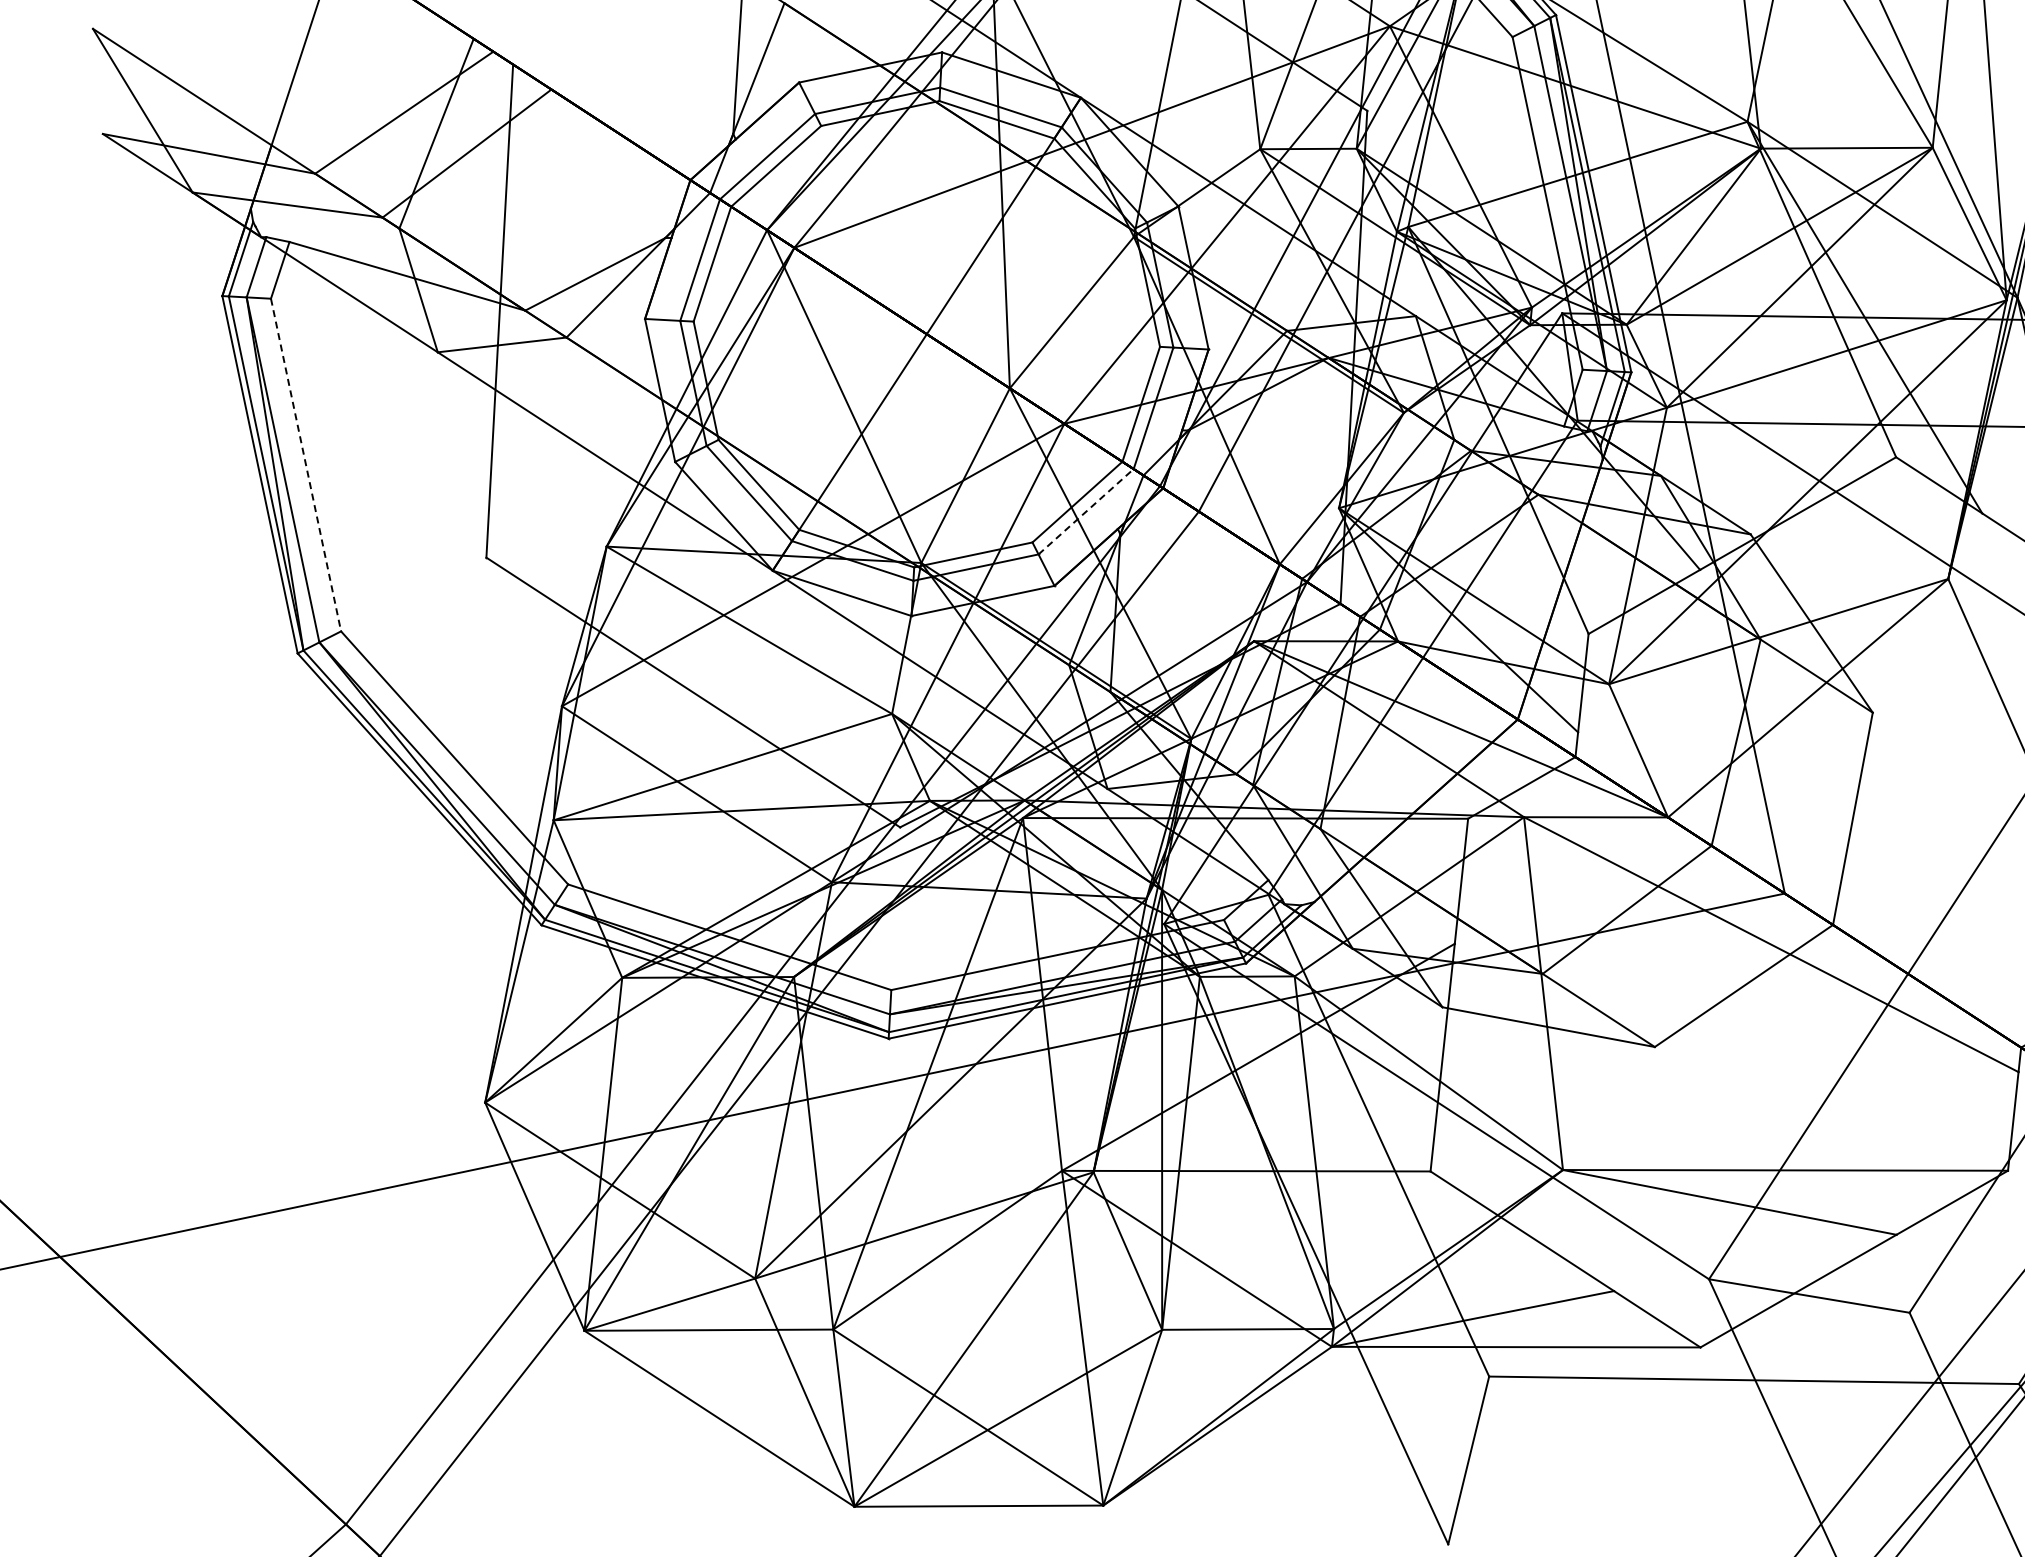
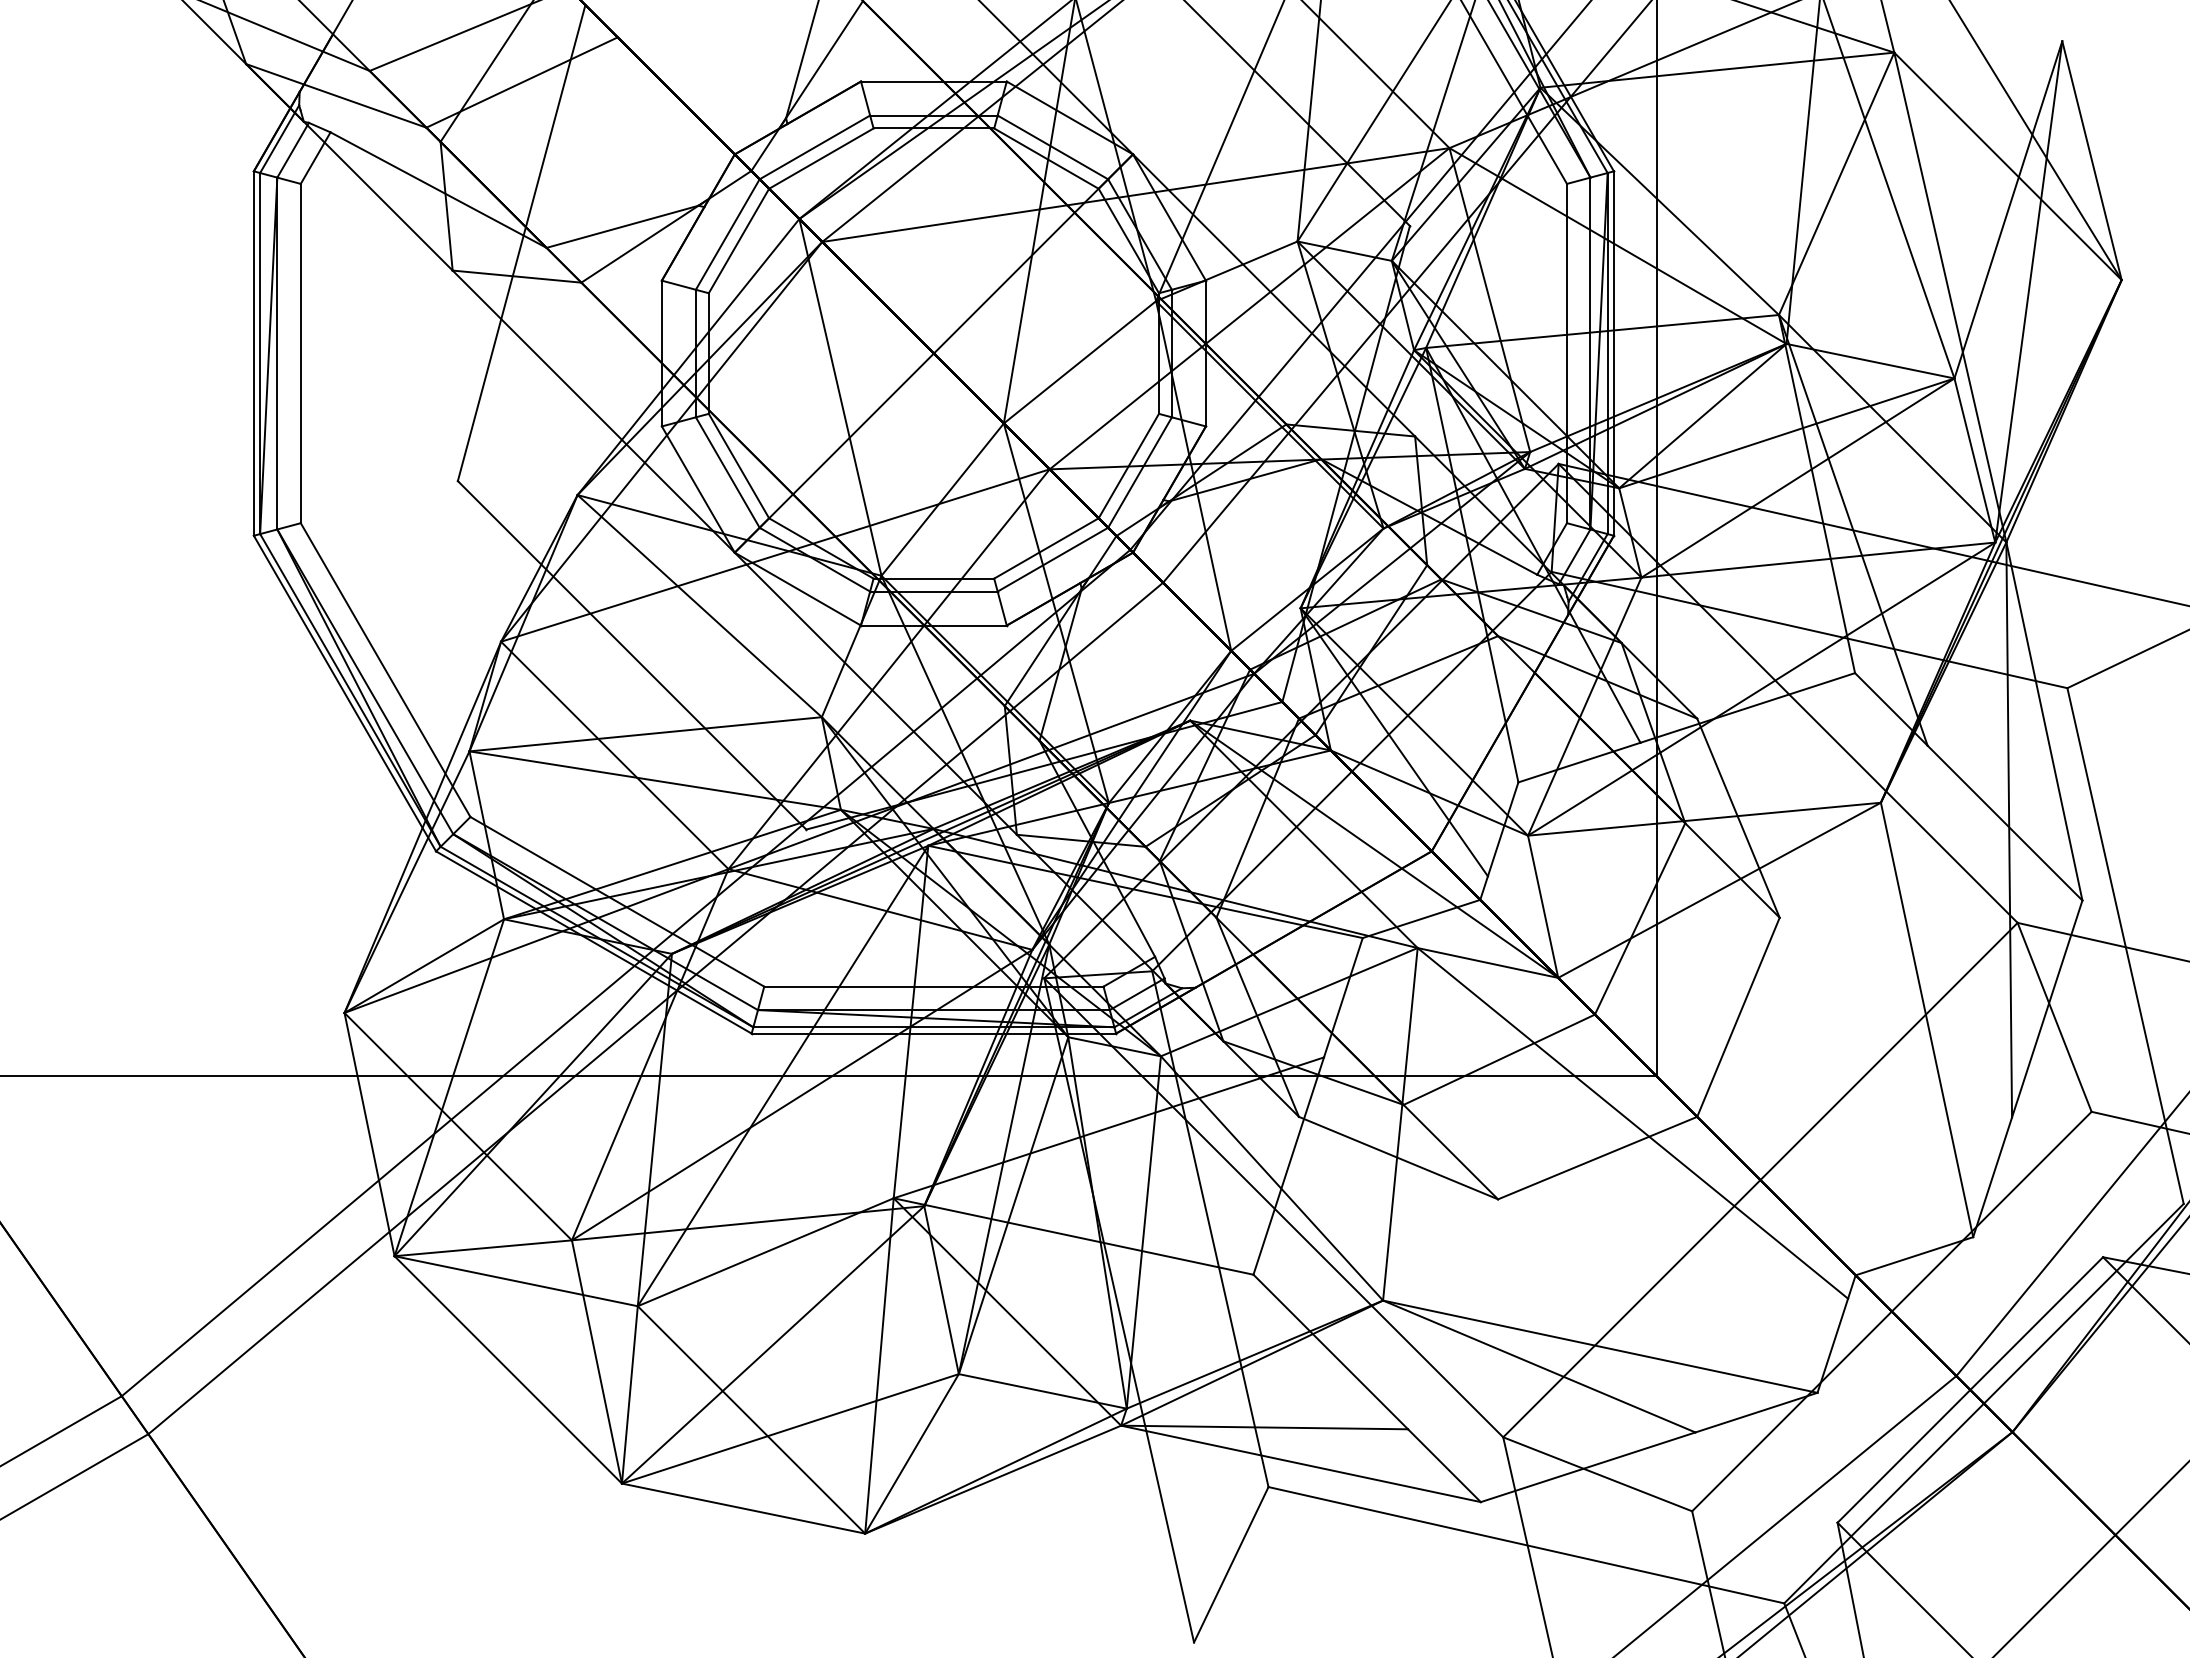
line: (305, 465) -> (300, 353), dashed -> solid
line: (1085, 511) -> (1052, 559), dashed -> solid

